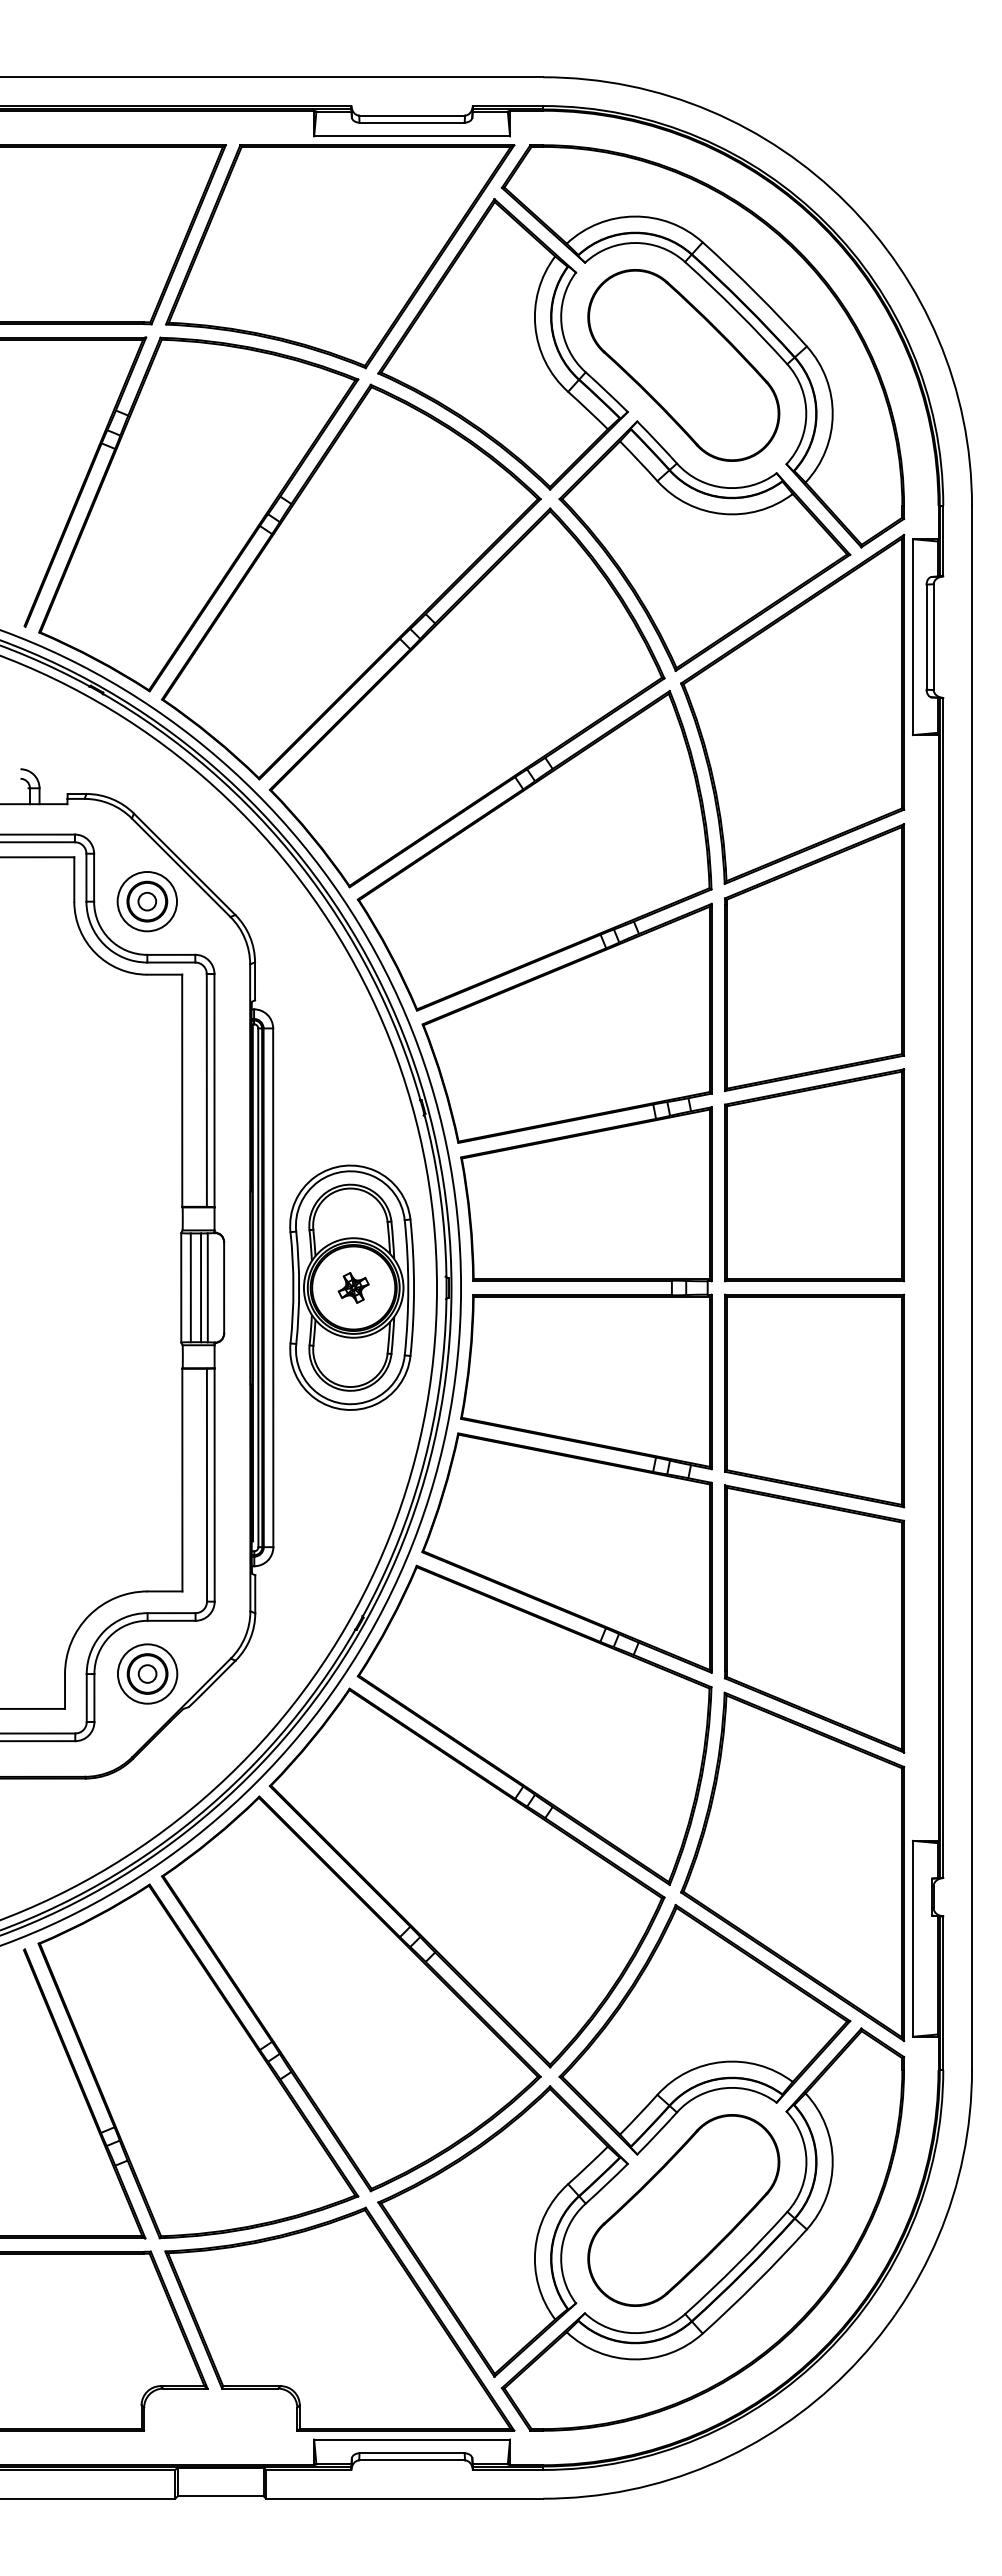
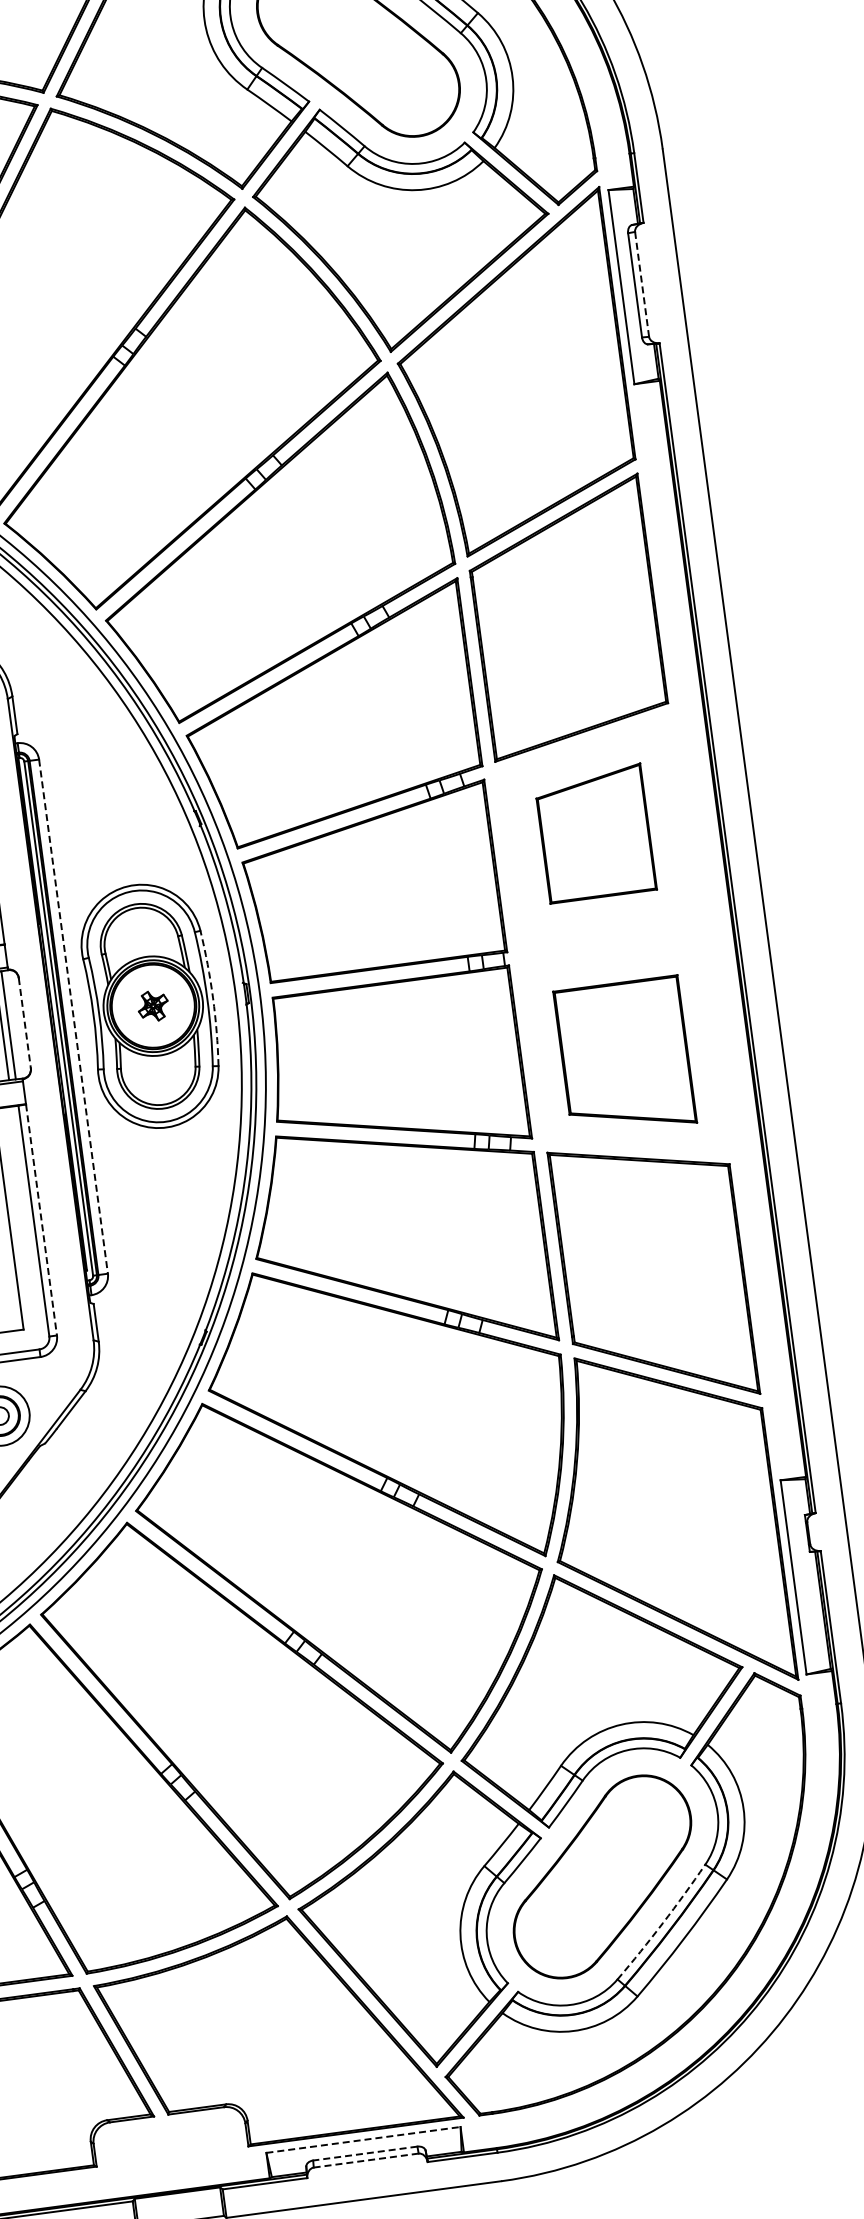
line: (933, 637) -> (641, 284), solid -> dashed
part: (814, 1175) -> (595, 833), size x0.6
arc: (414, 1287) -> (213, 997), solid -> dashed
line: (224, 1288) -> (25, 1023), solid -> dashed
line: (273, 1288) -> (73, 1017), solid -> dashed
part: (814, 1400) -> (624, 1056), size x0.7
line: (214, 1485) -> (41, 1220), solid -> dashed
arc: (737, 2264) -> (662, 1923), solid -> dashed
line: (412, 2439) -> (363, 2139), solid -> dashed
line: (412, 2453) -> (365, 2153), solid -> dashed
line: (412, 2460) -> (366, 2160), solid -> dashed

